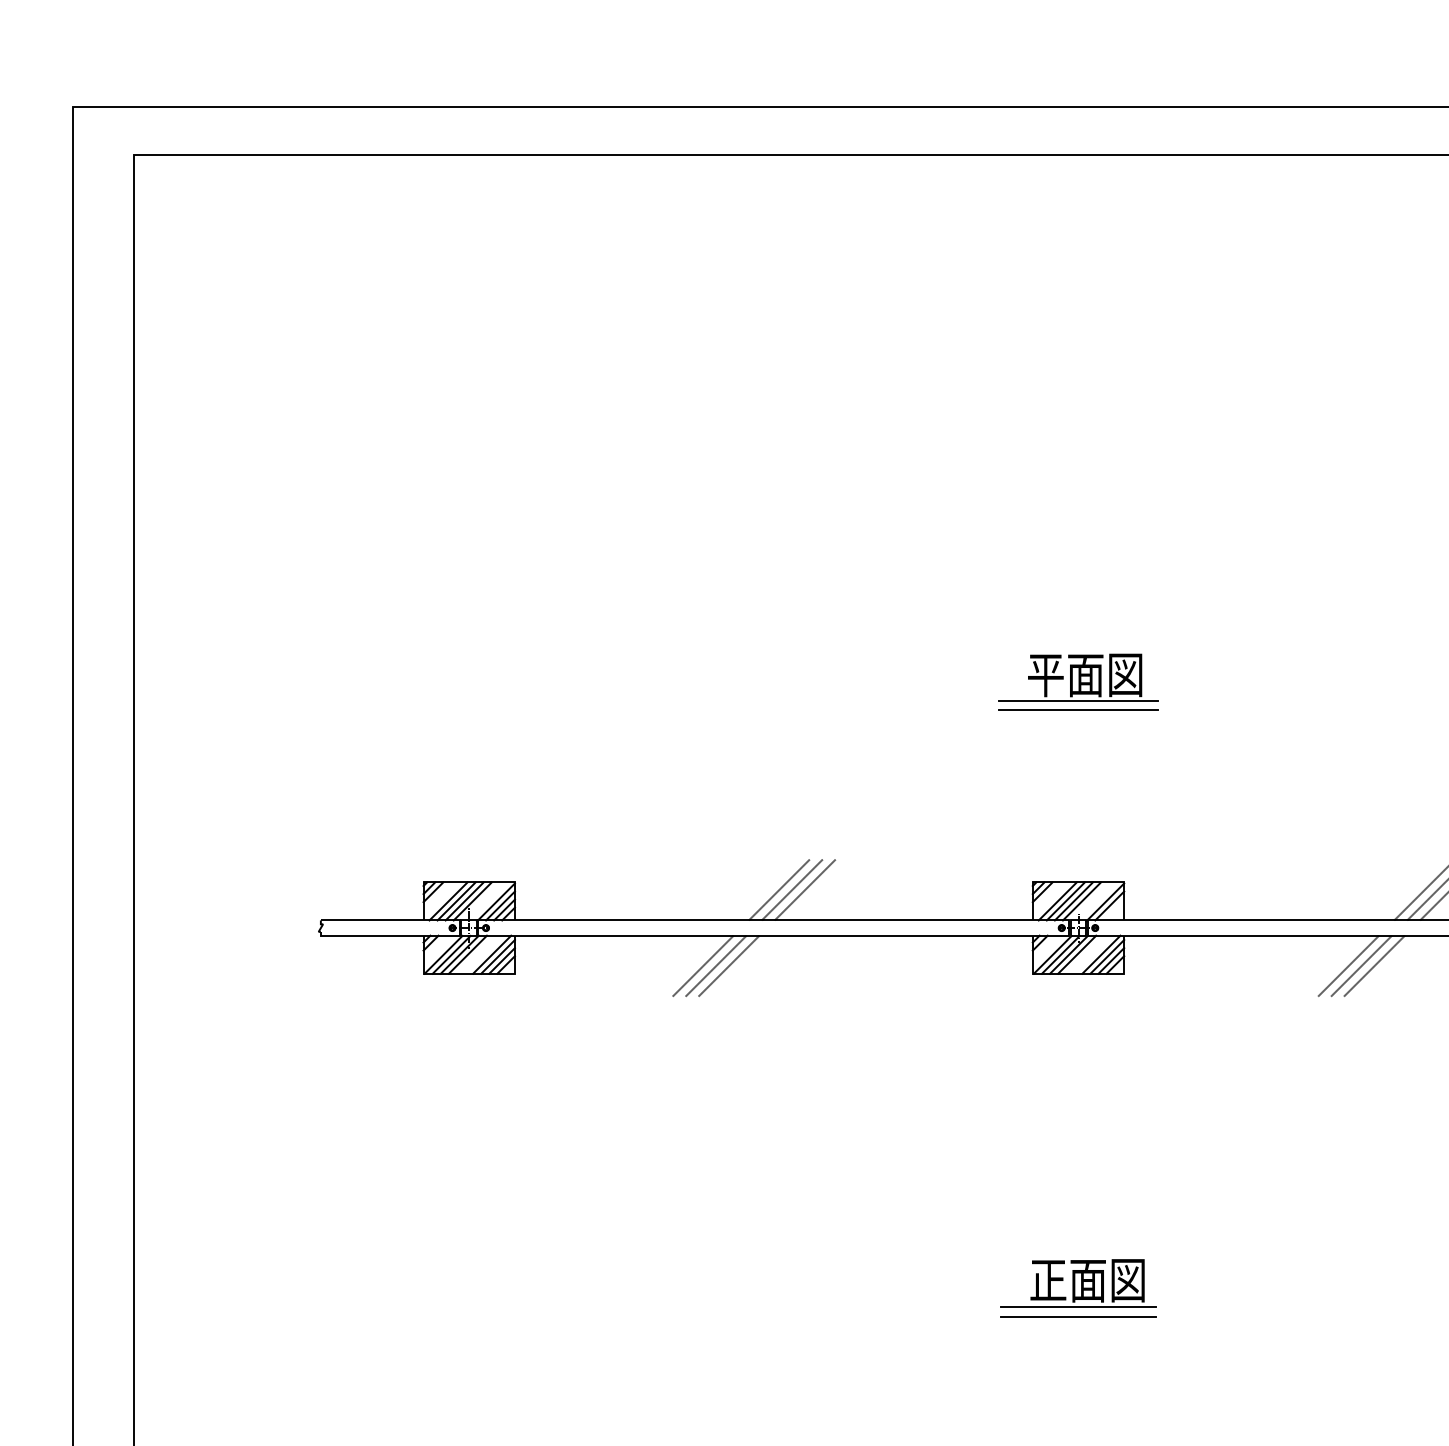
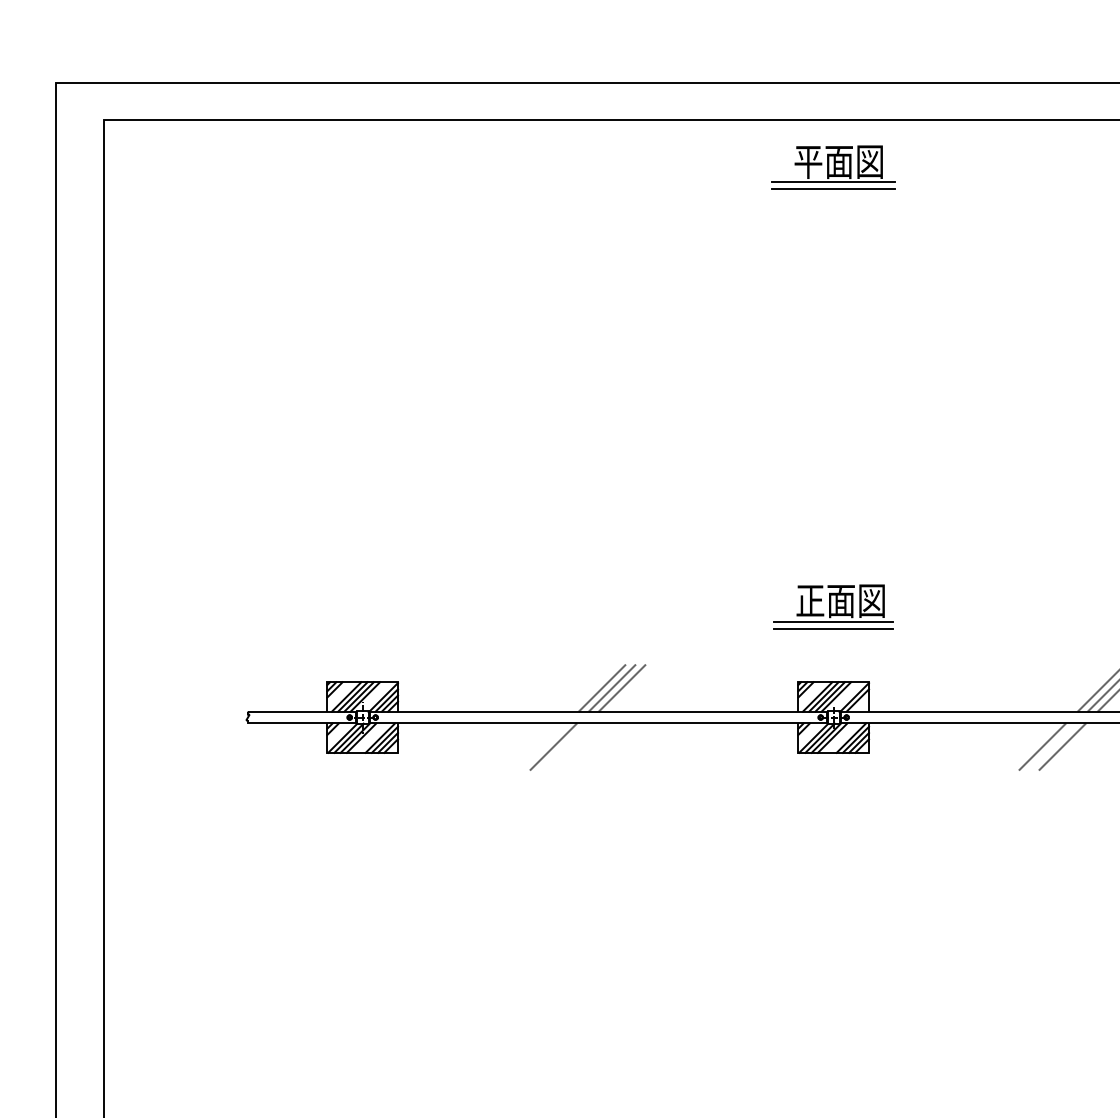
part: (1078, 682) -> (833, 167), moved
line: (703, 965) -> (543, 746), removed
line: (729, 965) -> (563, 746), removed
line: (1361, 965) -> (1052, 746), removed
part: (1078, 1287) -> (833, 606), moved

